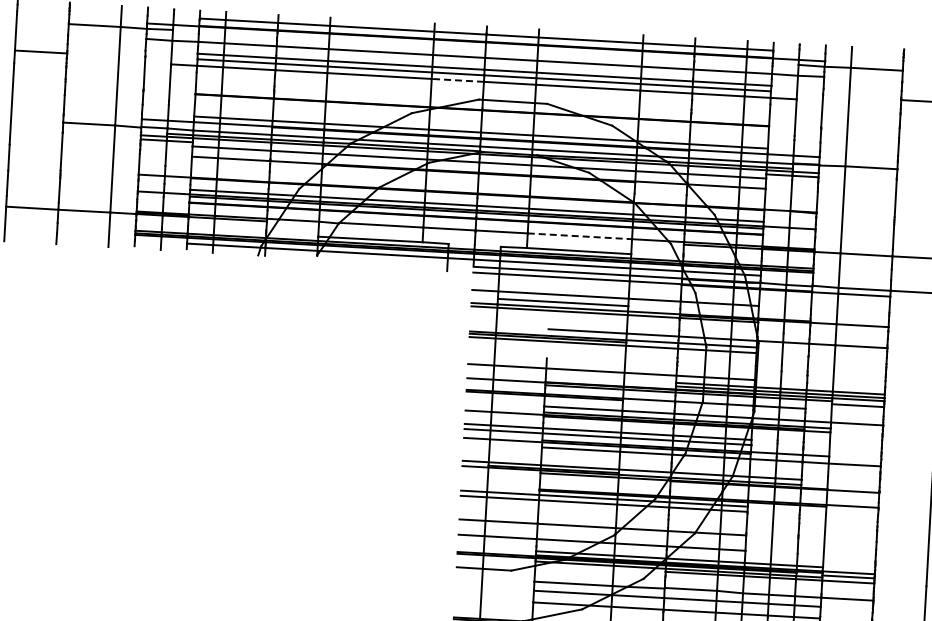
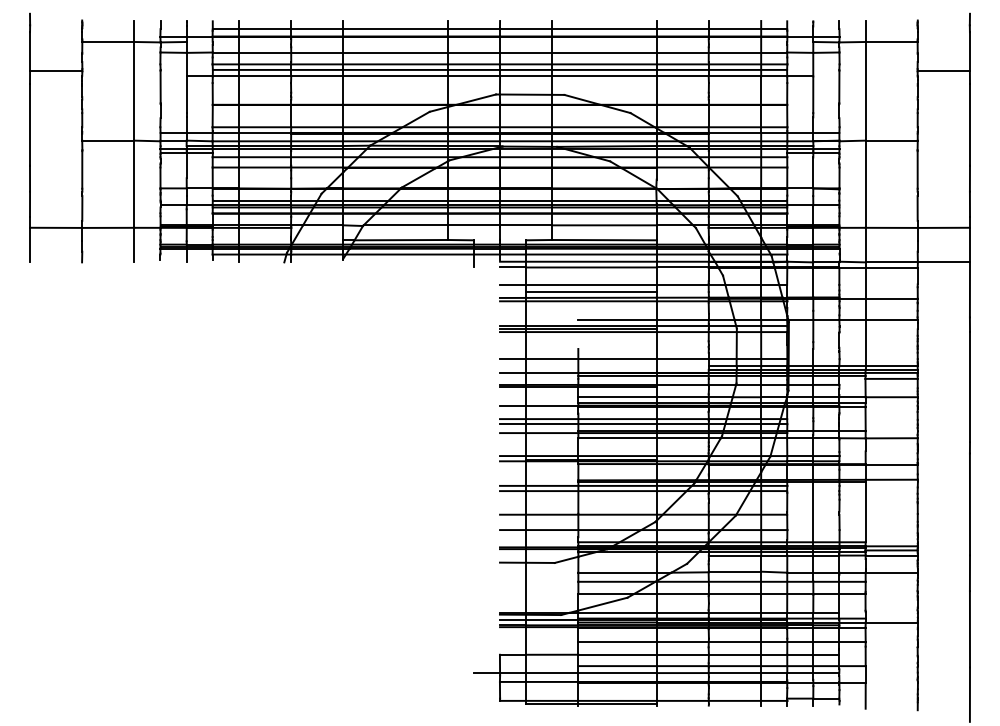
line: (457, 80) -> (473, 76), dashed -> solid
line: (579, 236) -> (604, 225), dashed -> solid

